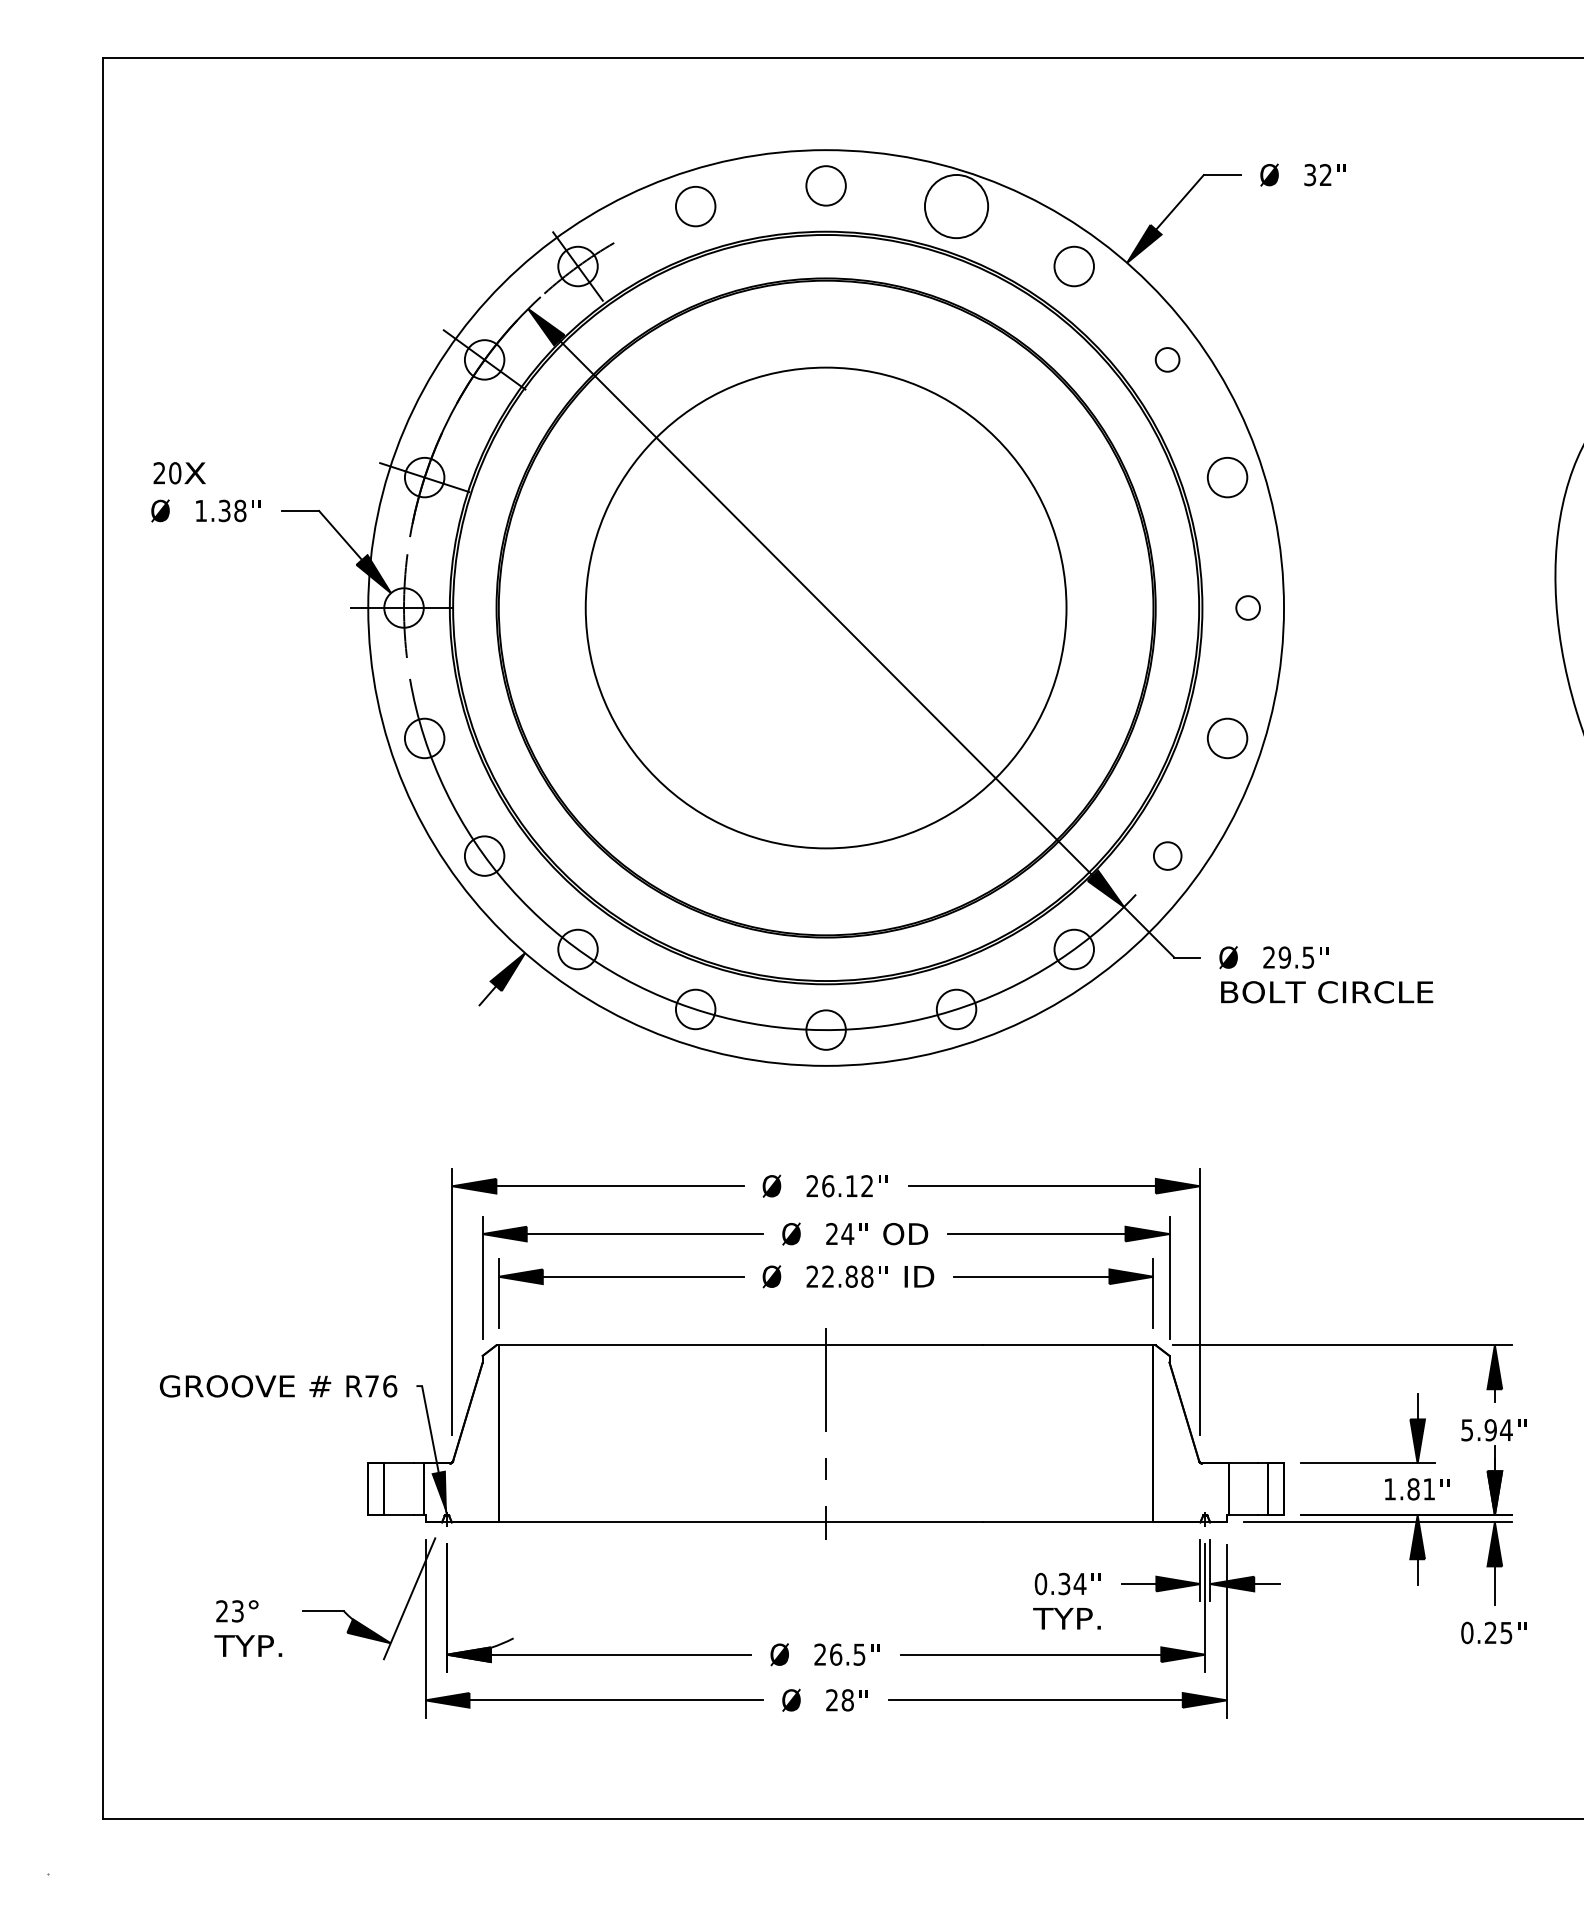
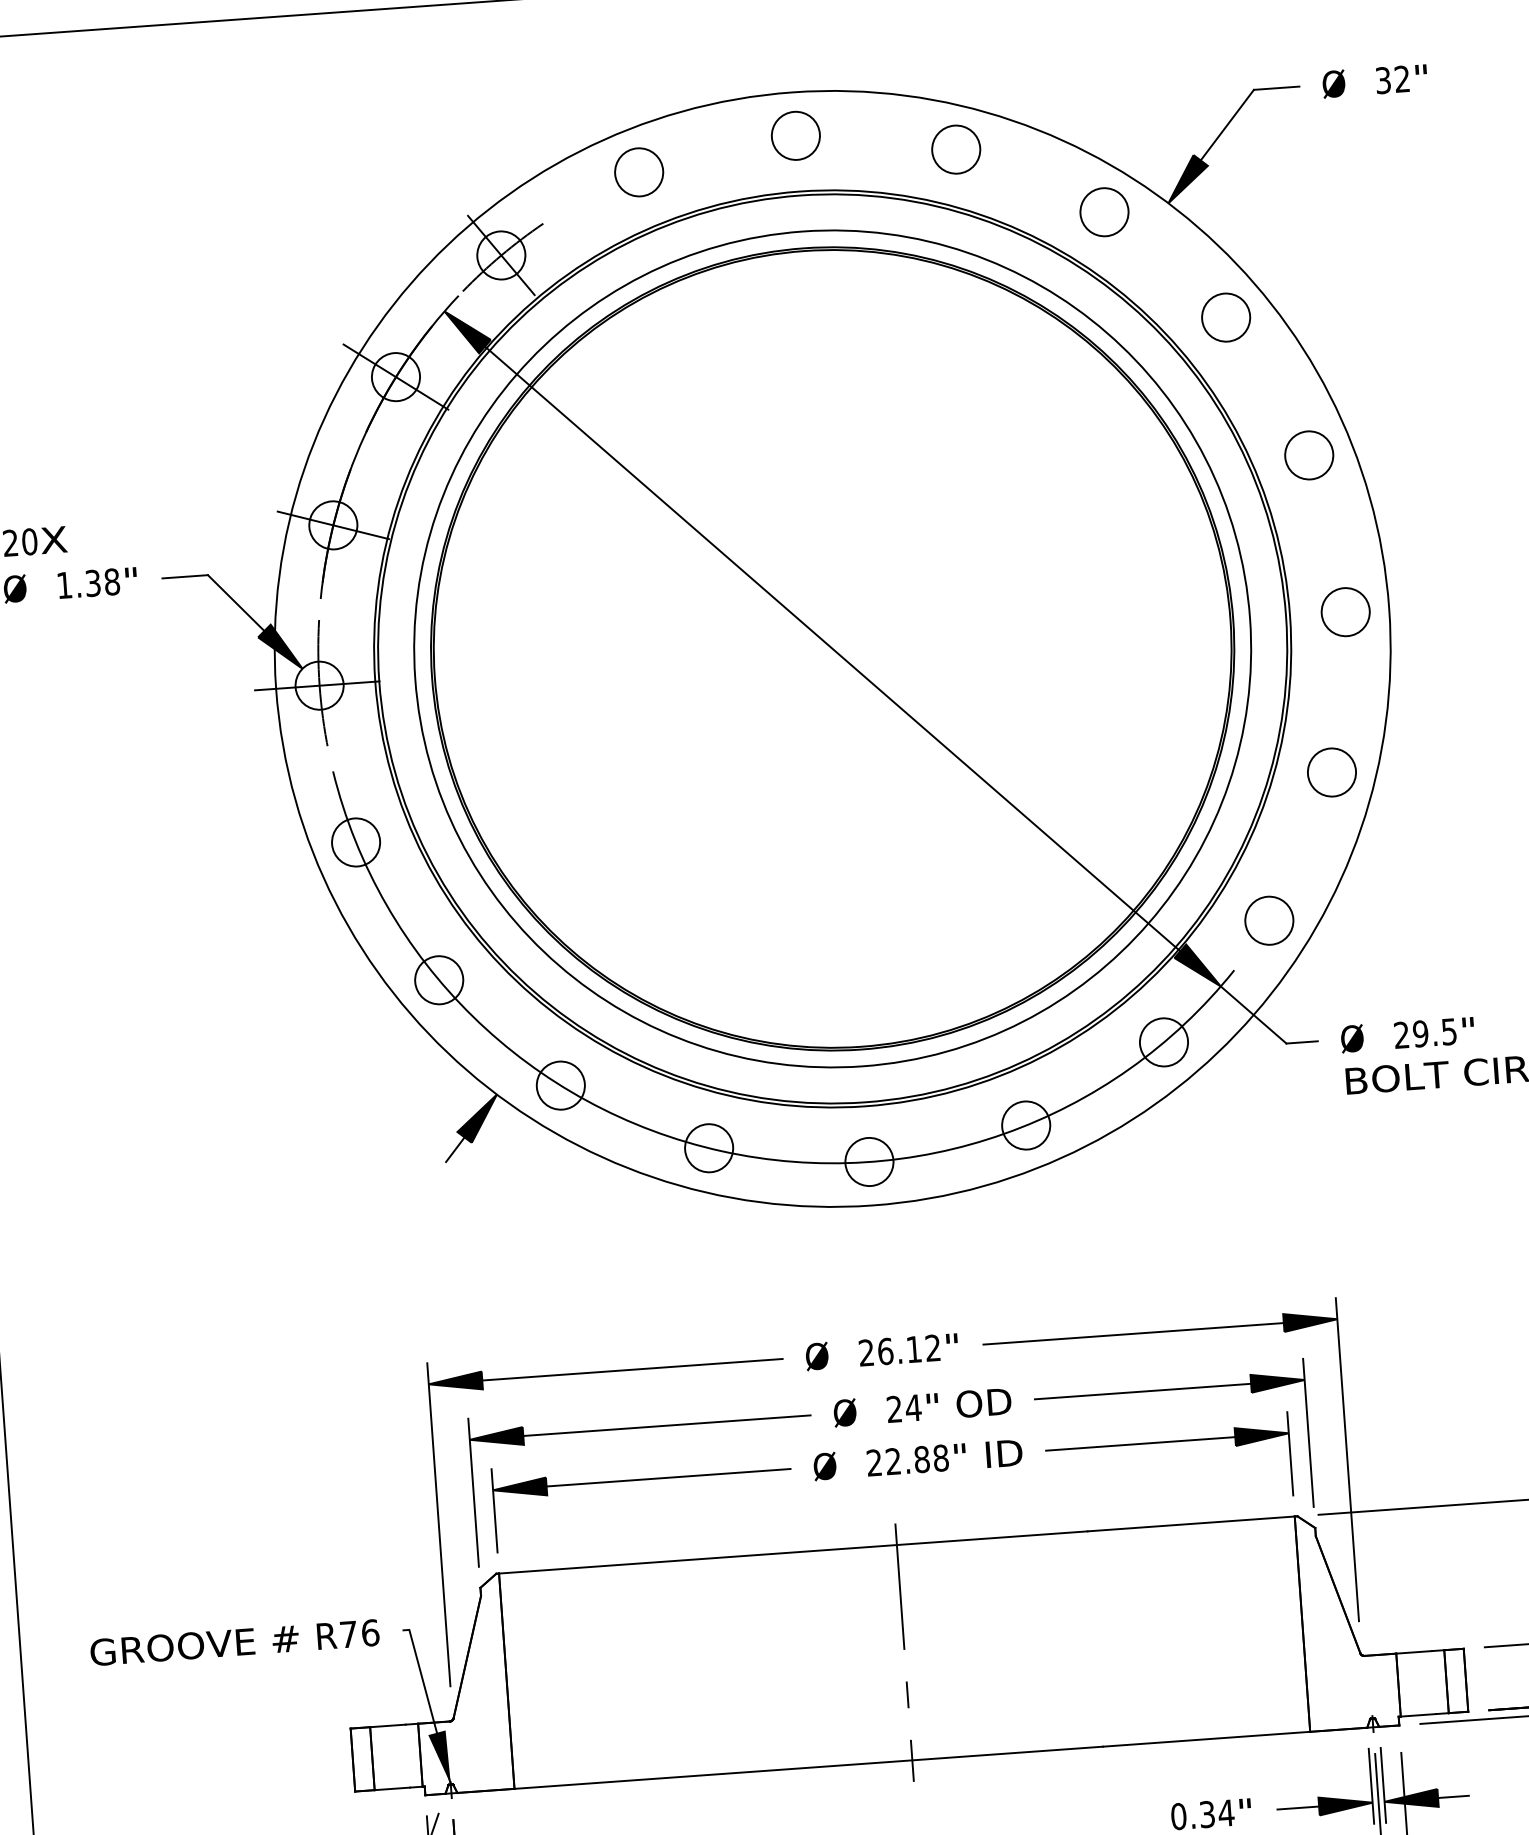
circle: (956, 206) -> (956, 149), size x0.62
circle: (1167, 359) -> (1225, 317), size x1.67
circle: (825, 607) -> (831, 648), size x1.43
circle: (1247, 607) -> (1344, 611), size x1.67
circle: (1167, 855) -> (1269, 920), size x1.43

